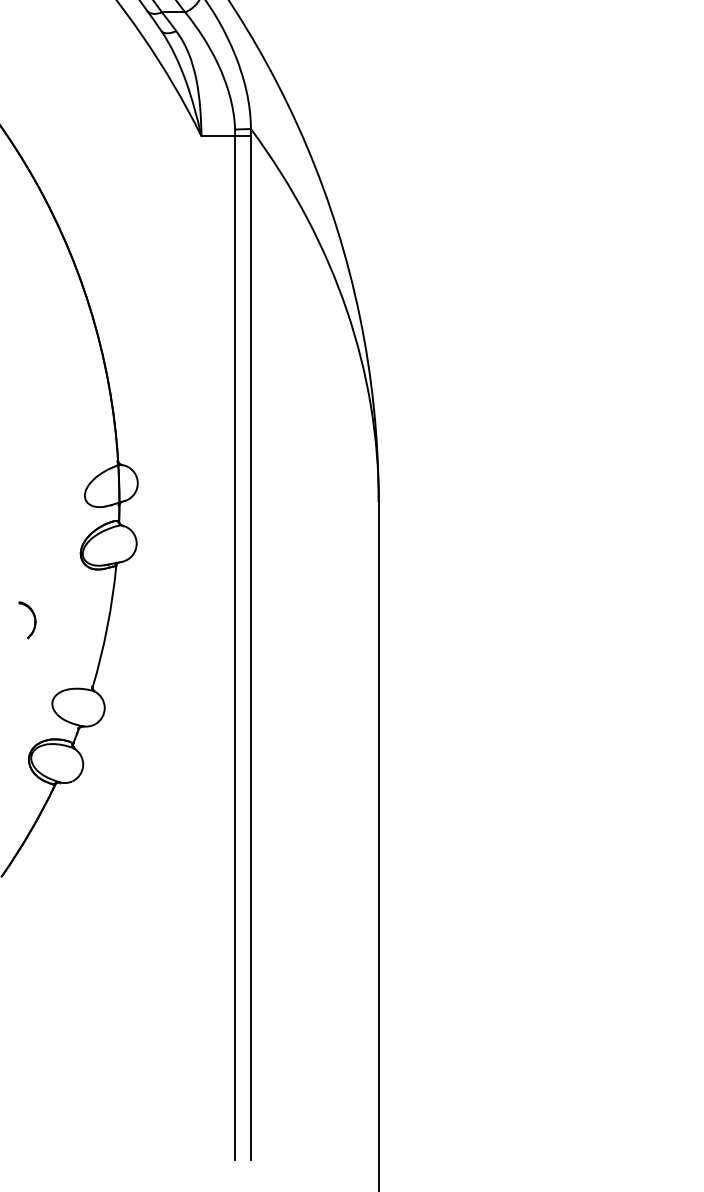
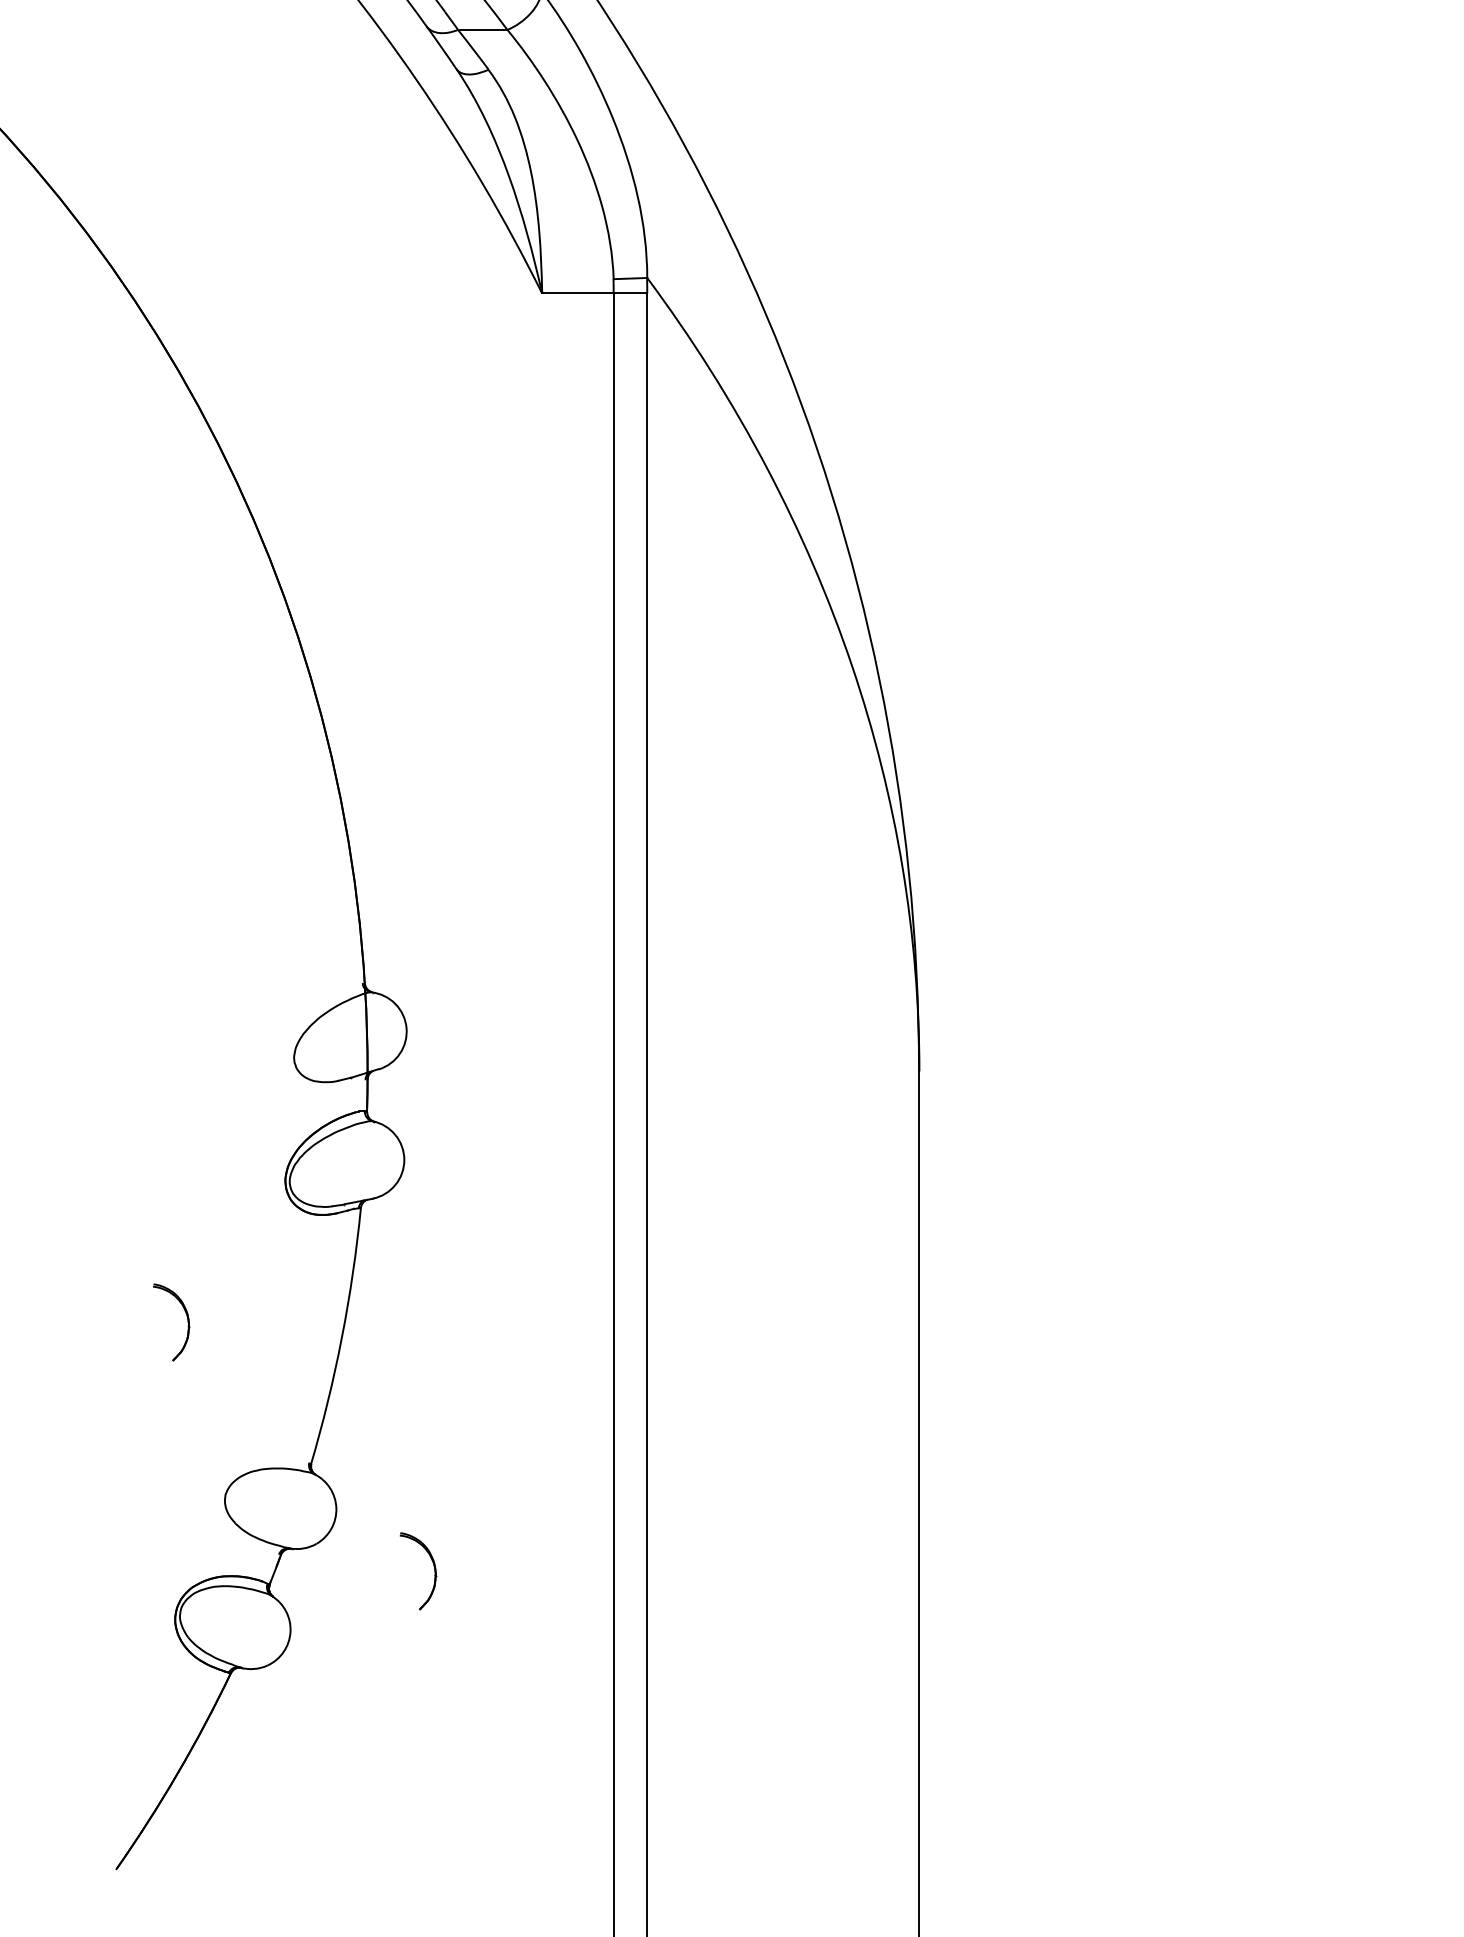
part: (150, 737) -> (433, 1572), added

